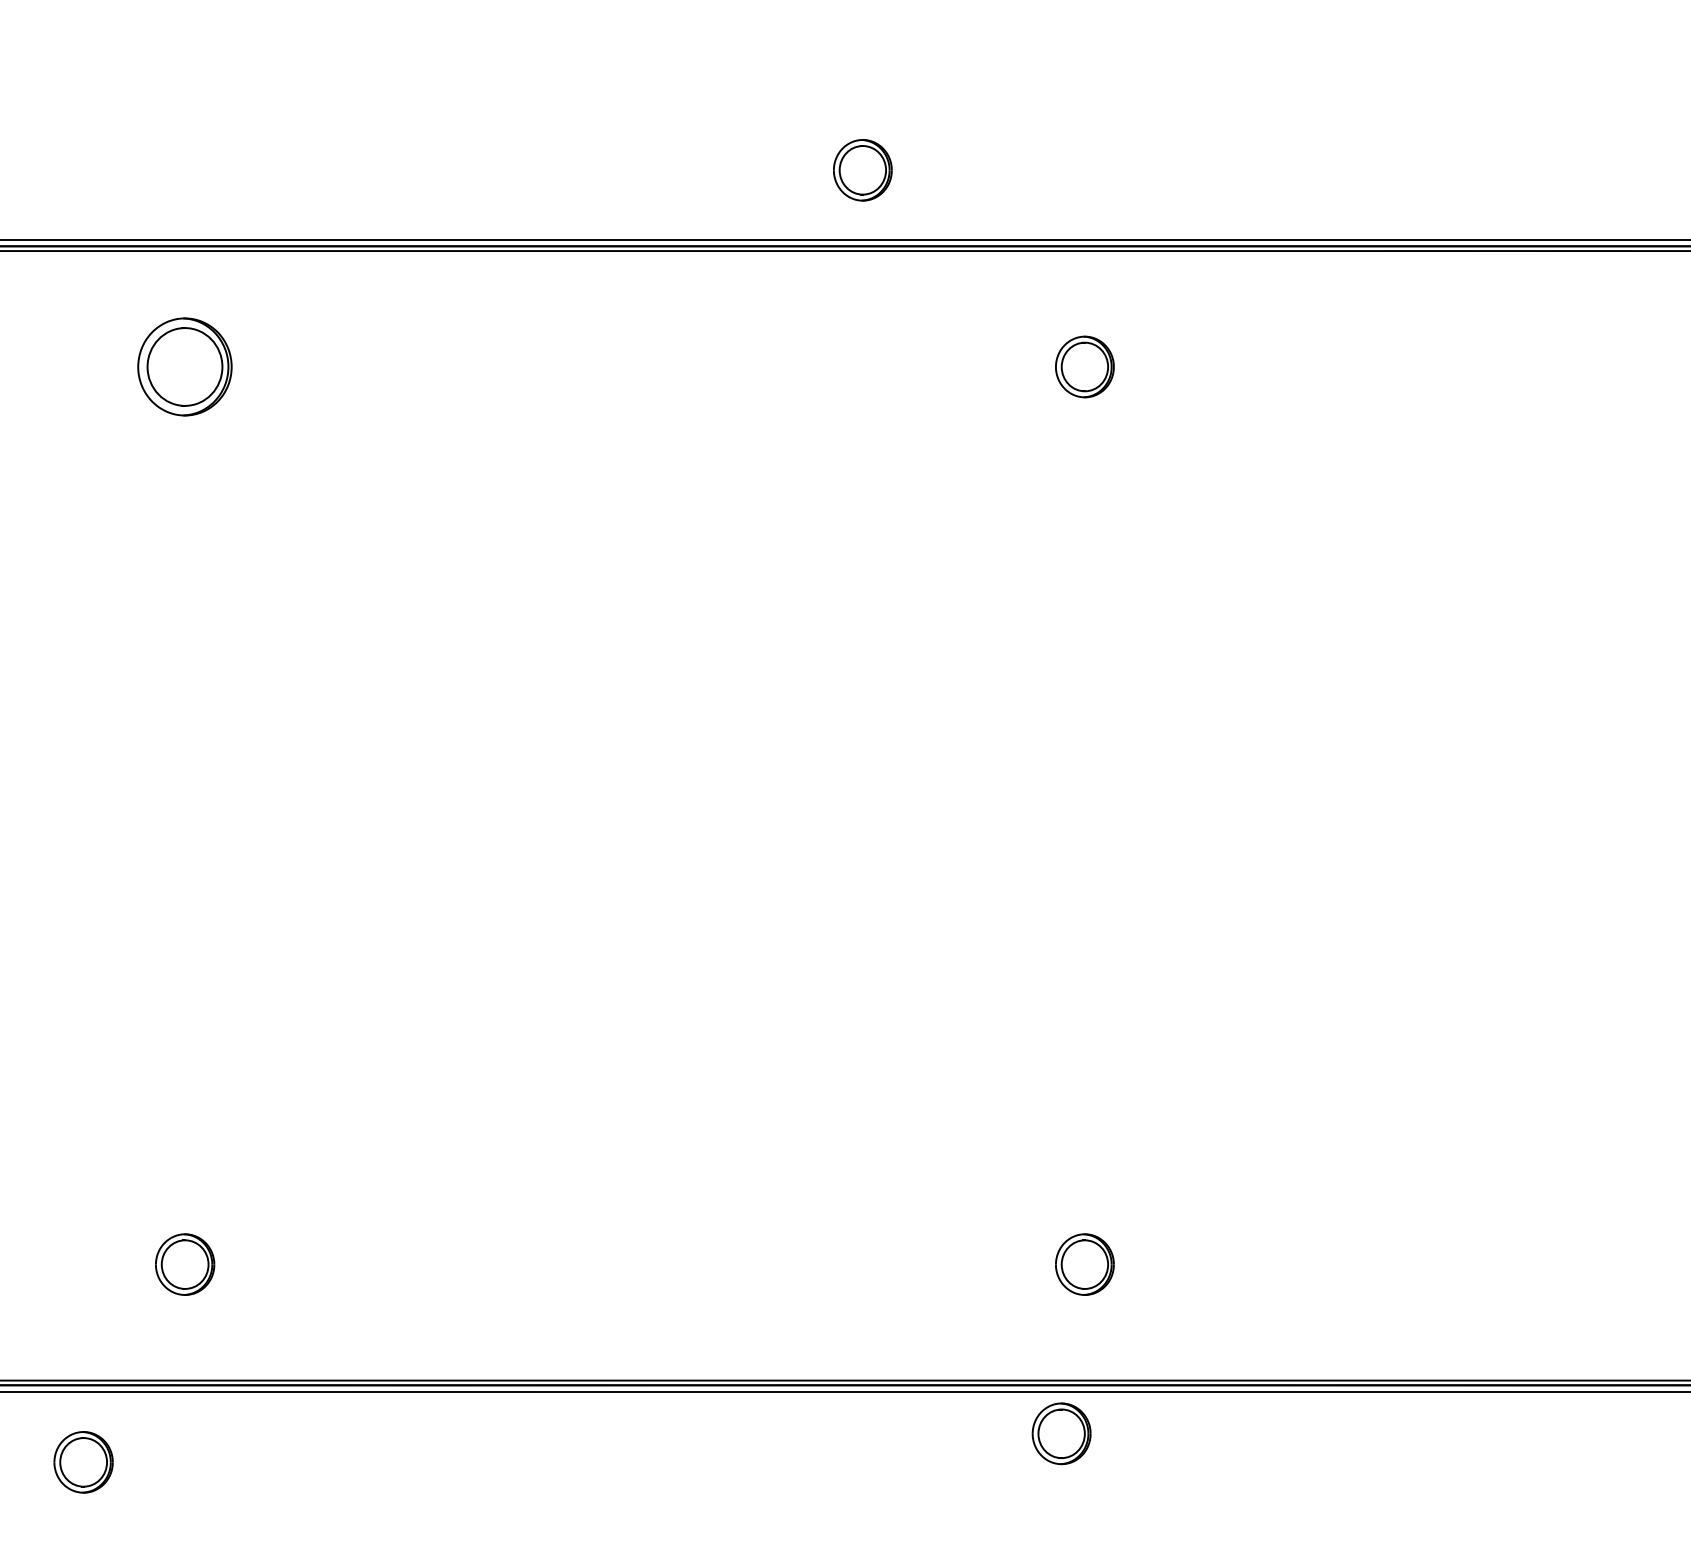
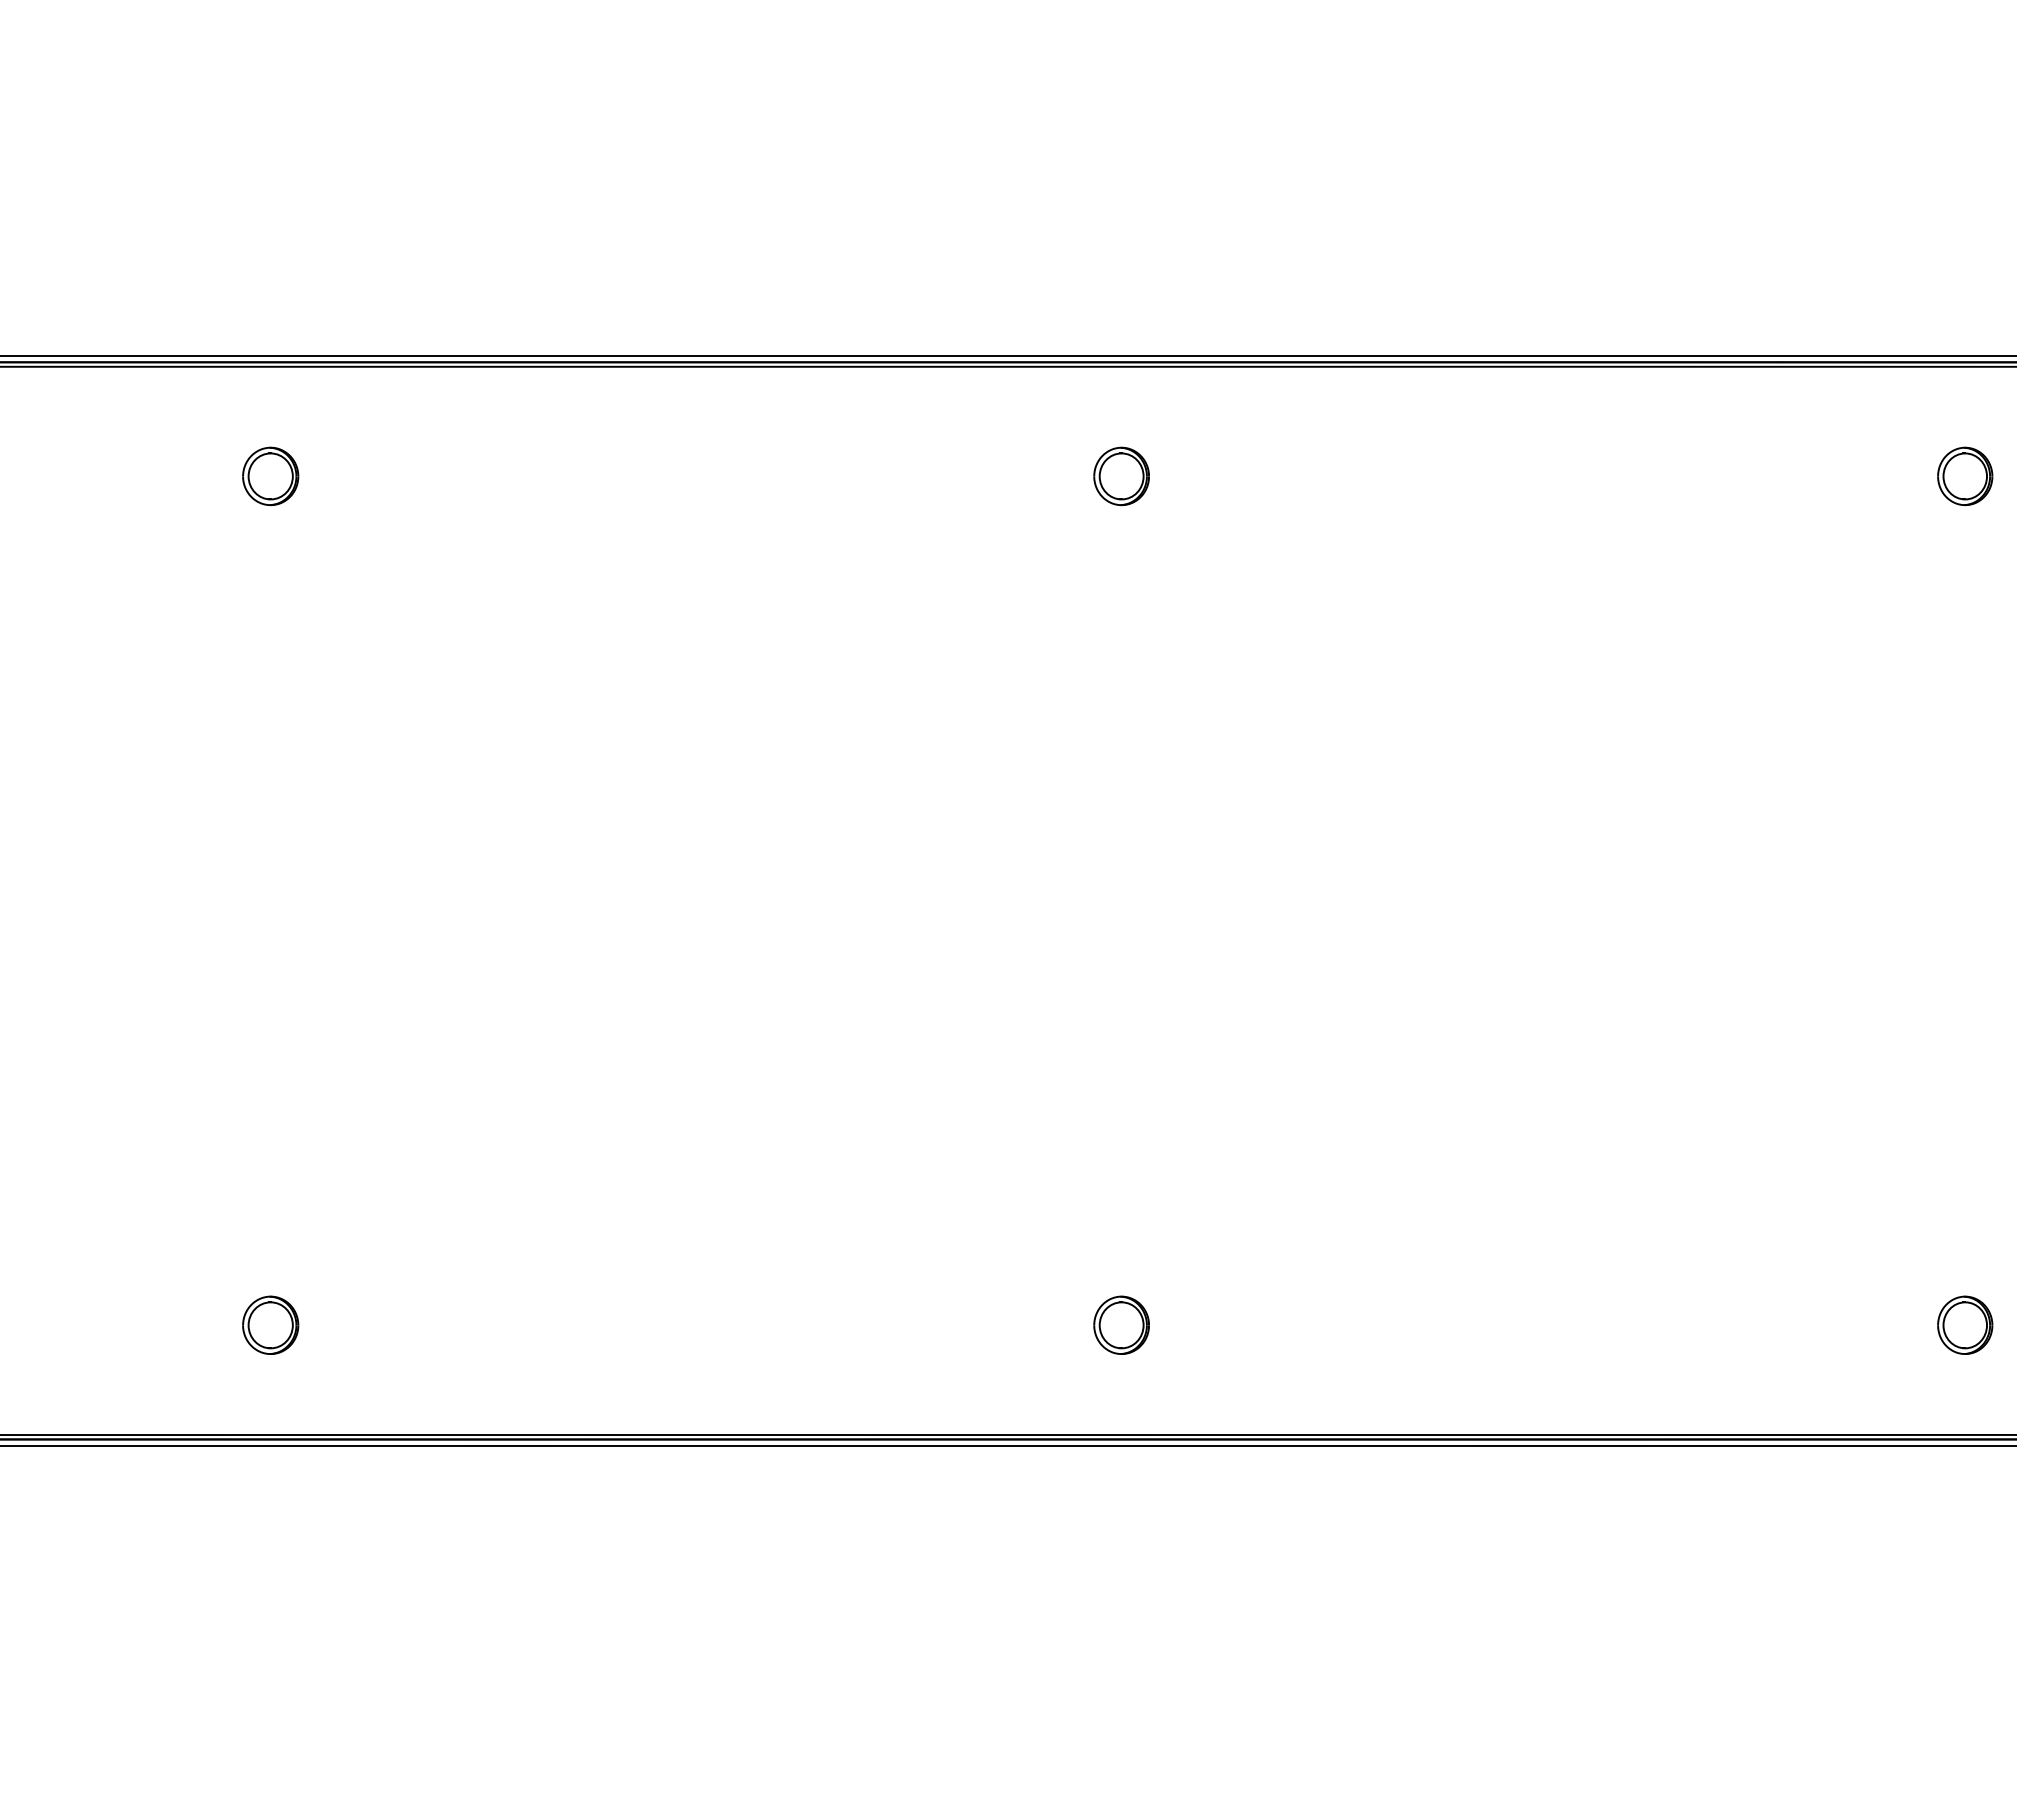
part: (862, 170) -> (911, 290), removed
part: (184, 367) -> (270, 476), size x0.62
part: (1061, 1432) -> (1099, 1484), removed
part: (83, 1461) -> (174, 1511), removed

